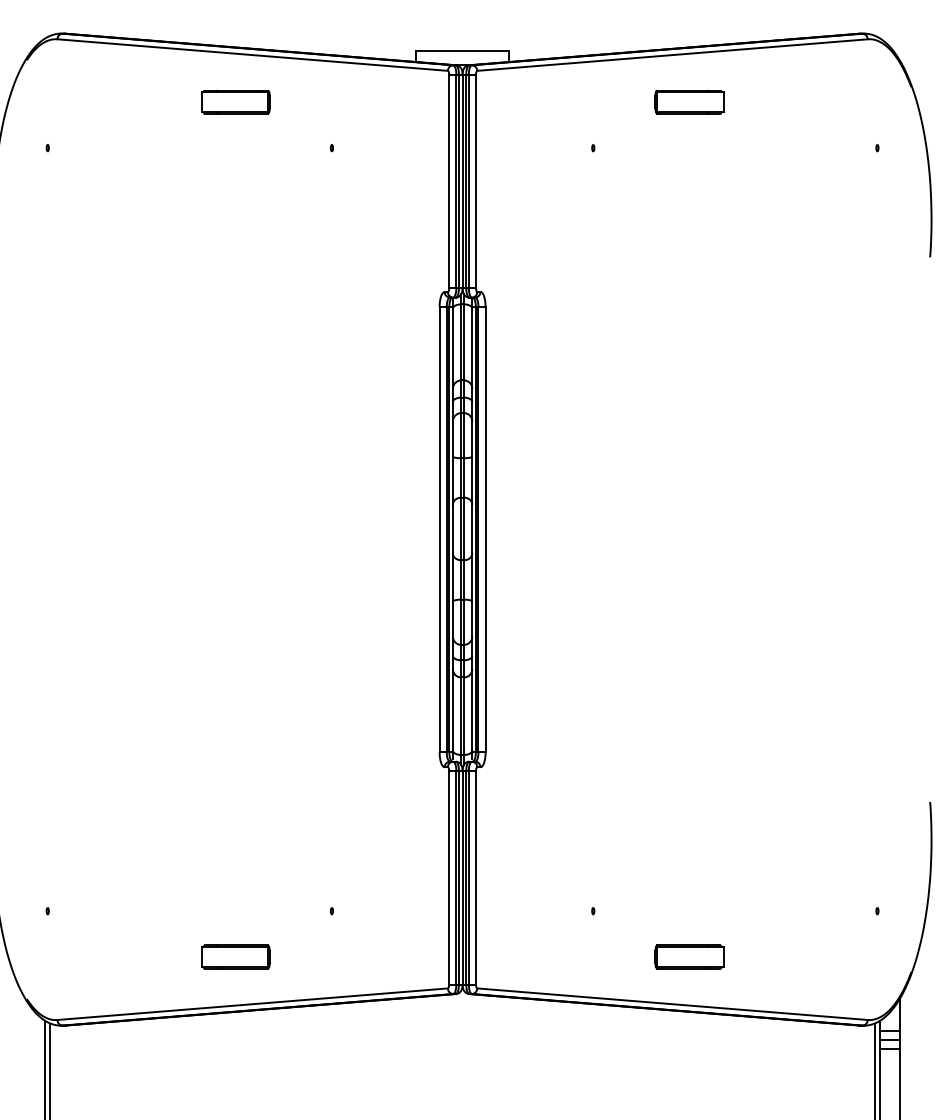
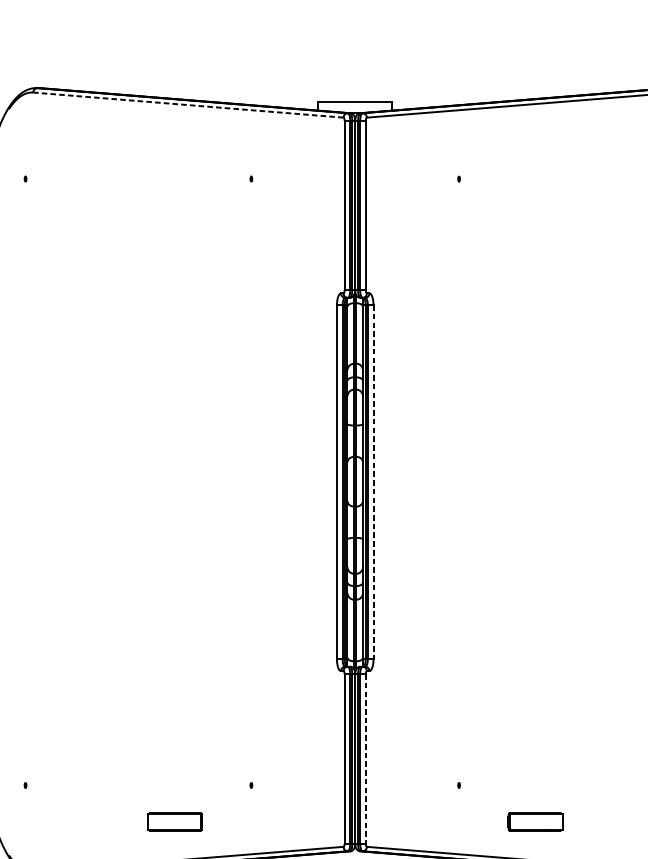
line: (252, 55) -> (188, 105), solid -> dashed
part: (235, 102) -> (174, 142), removed
part: (689, 102) -> (535, 142), removed
line: (485, 529) -> (373, 482), solid -> dashed
line: (476, 877) -> (366, 758), solid -> dashed

